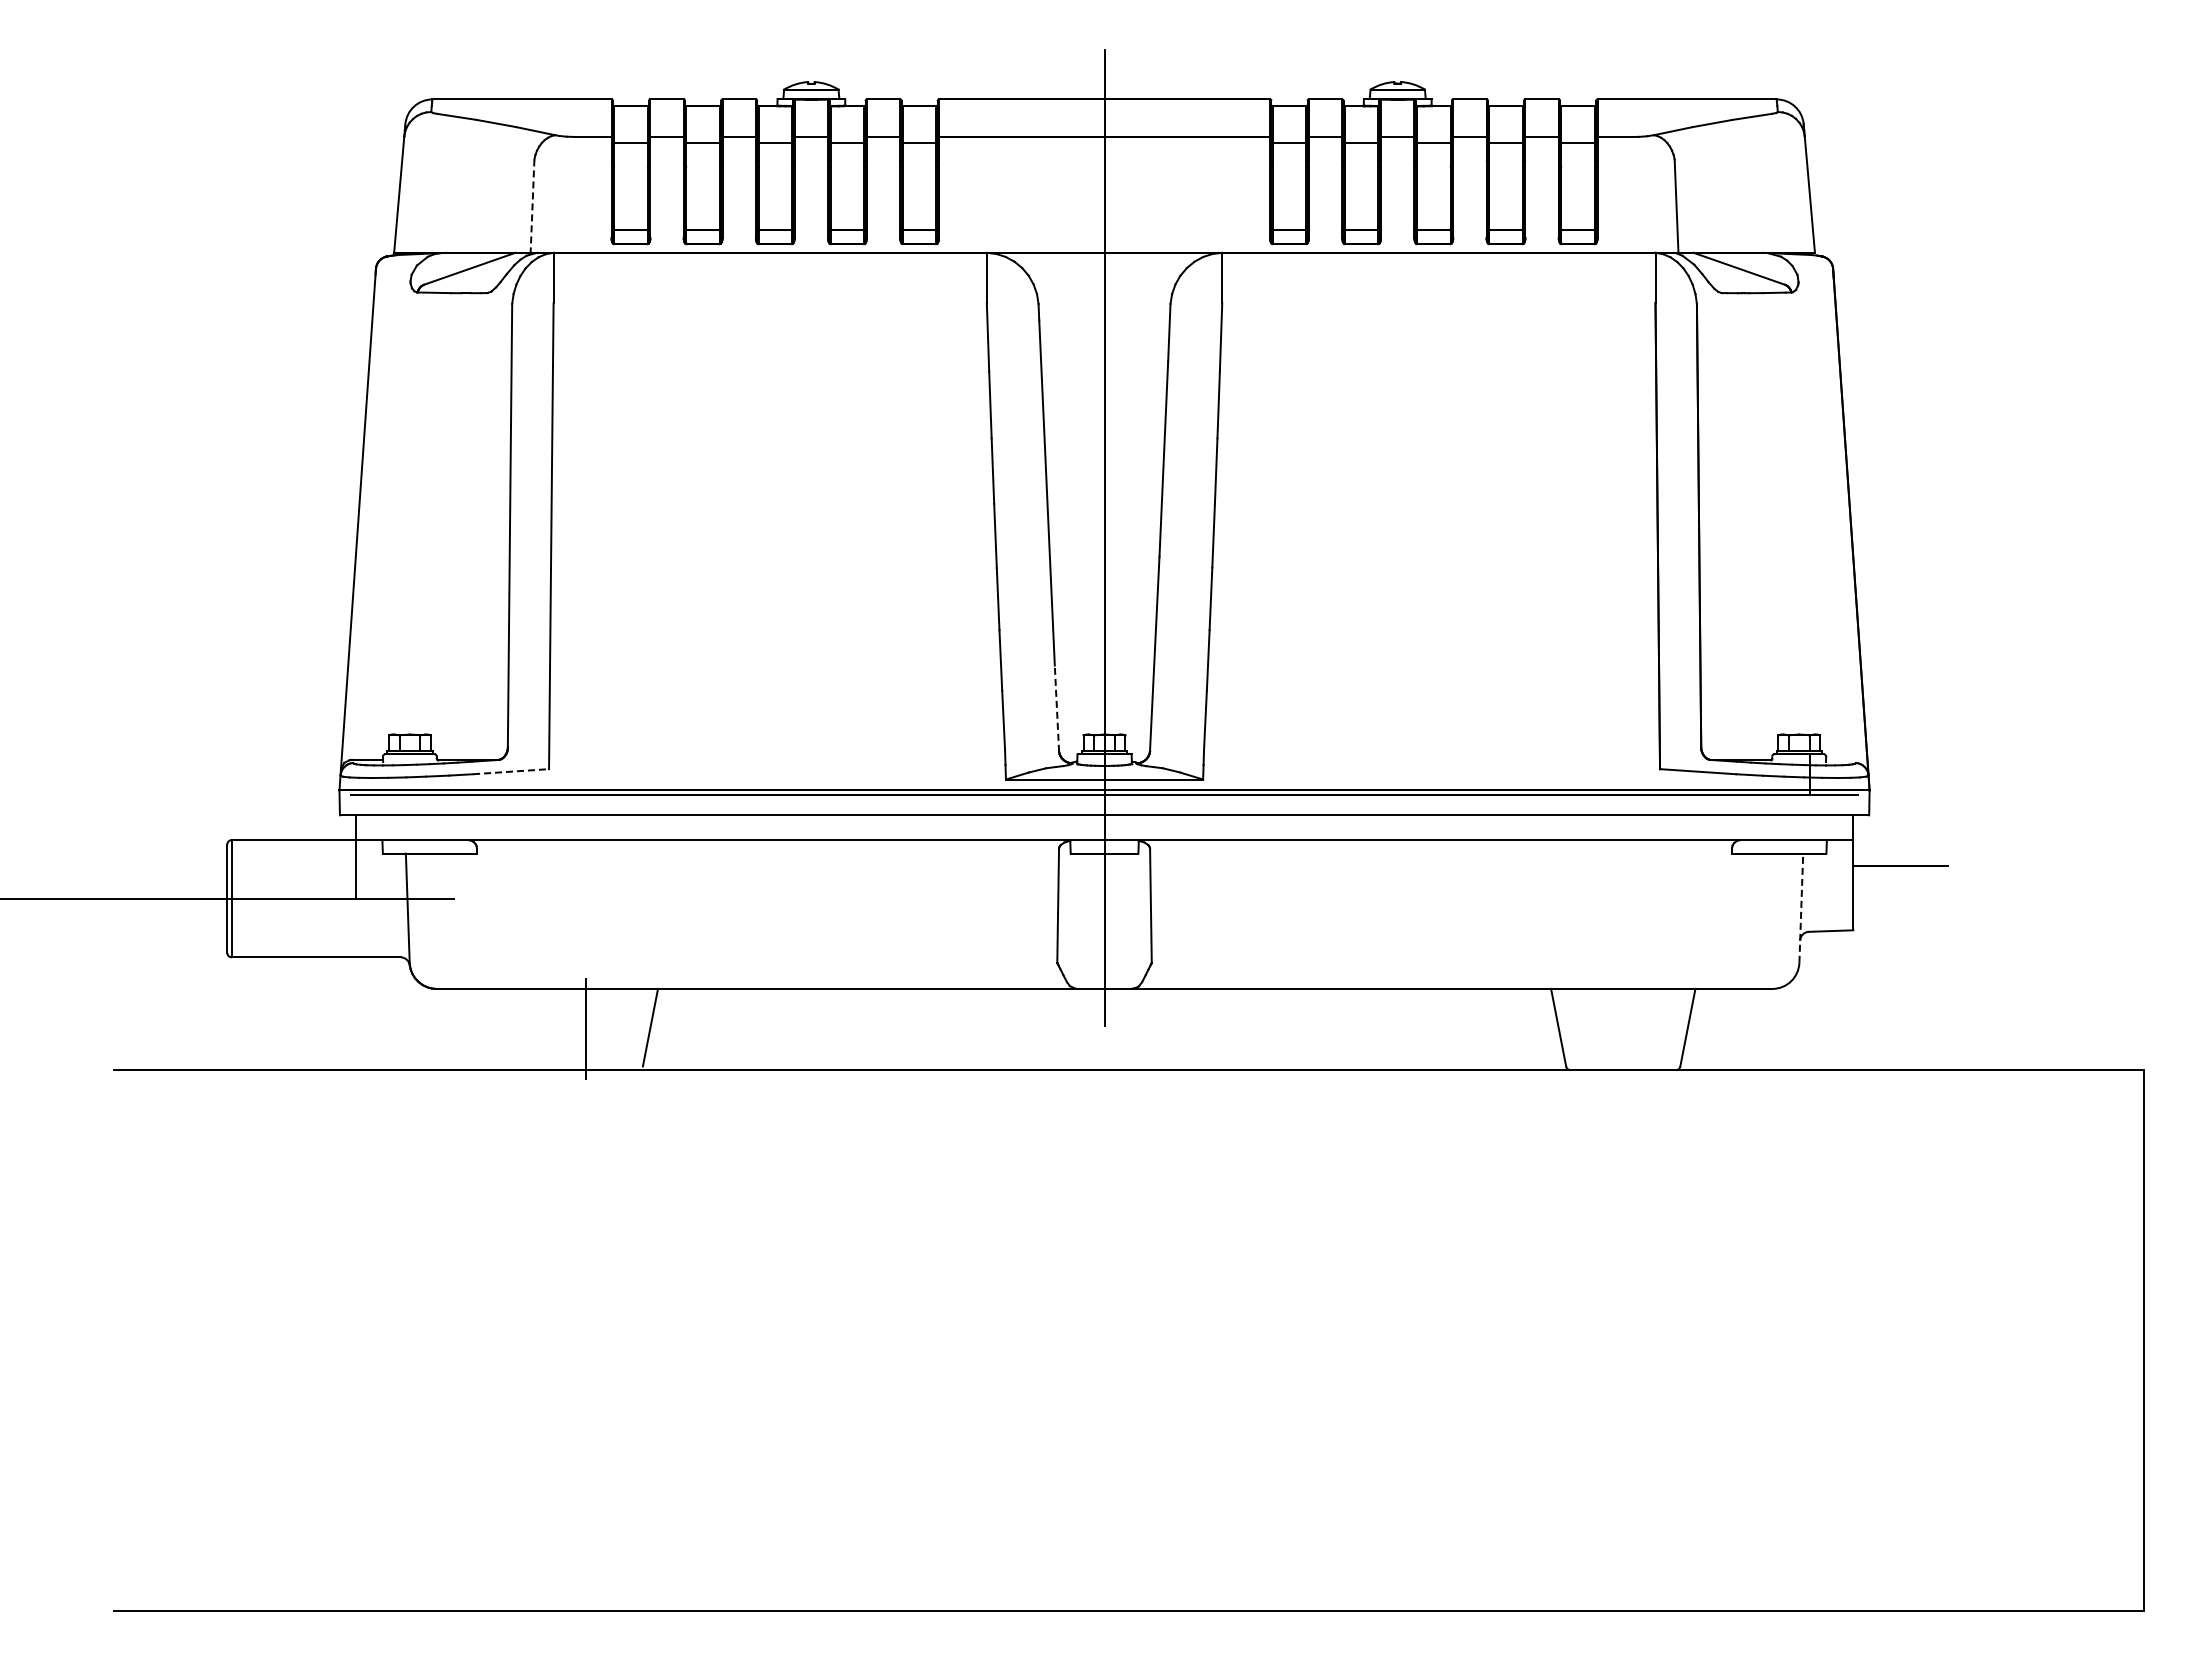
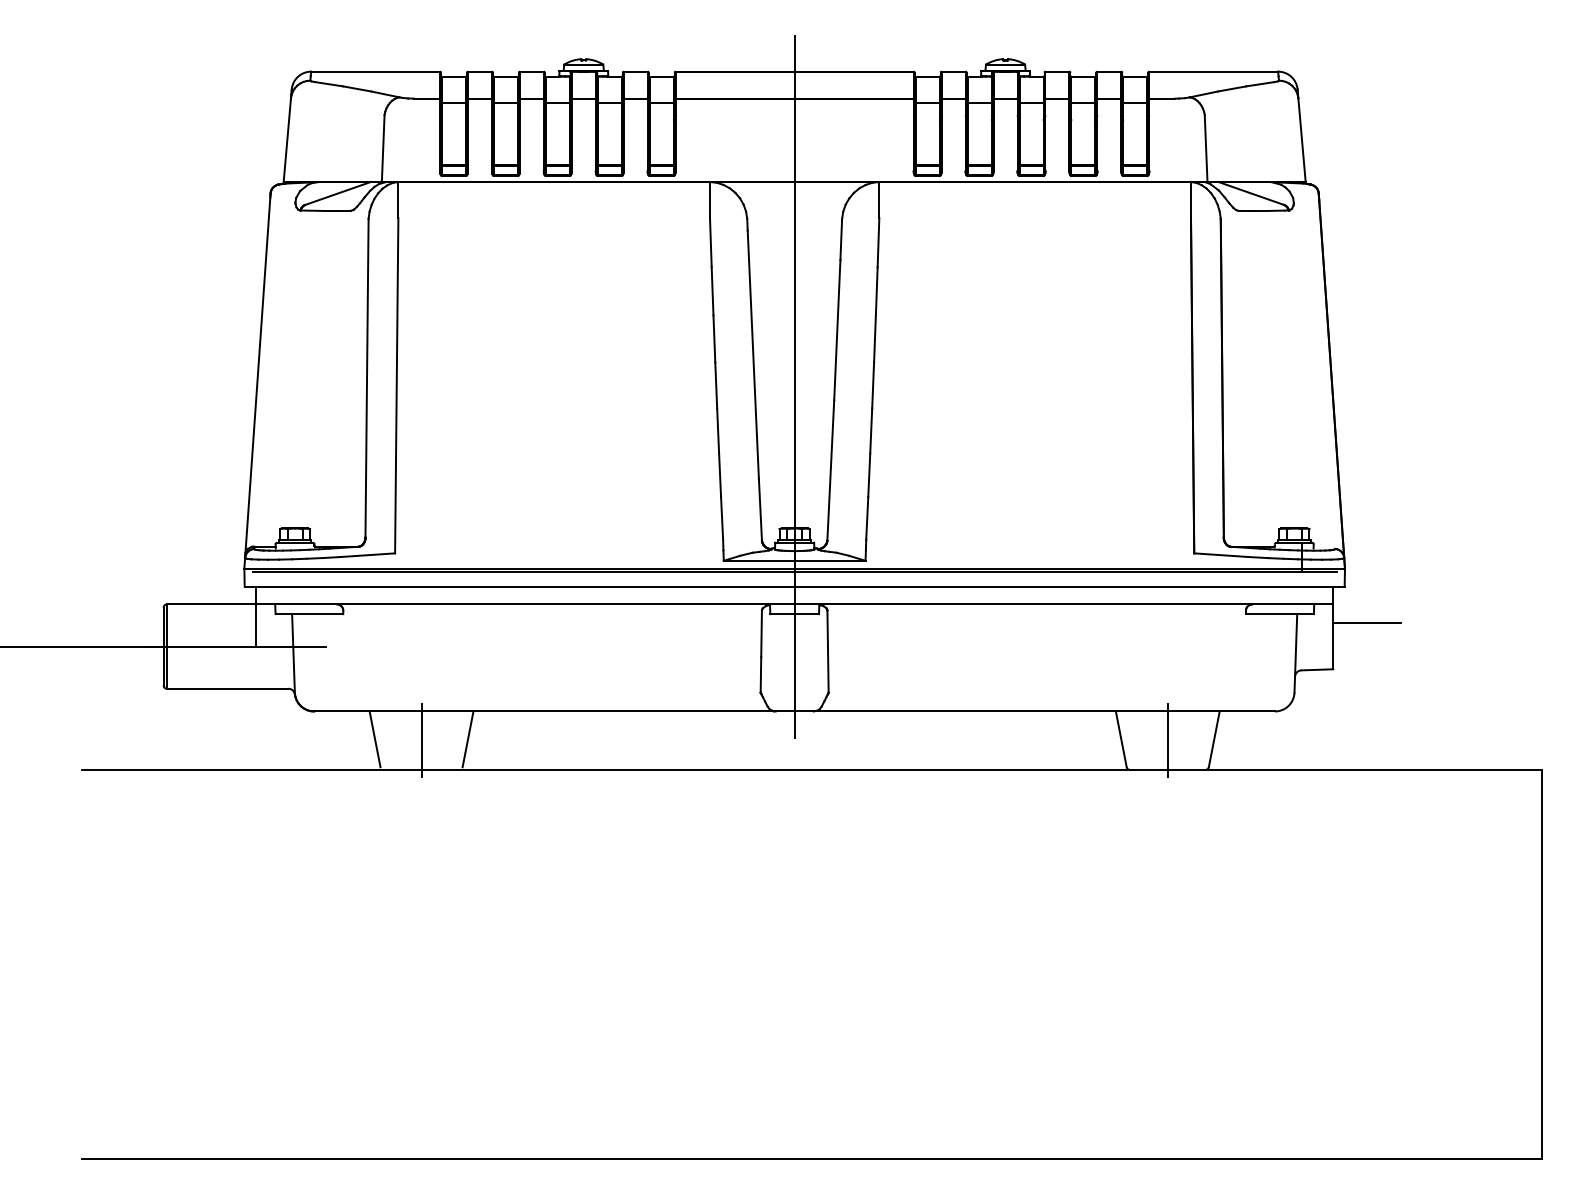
line: (532, 206) -> (383, 148), dashed -> solid
line: (1056, 708) -> (760, 509), dashed -> solid
line: (511, 771) -> (368, 555), dashed -> solid
line: (1801, 908) -> (1295, 653), dashed -> solid
line: (520, 1027) -> (374, 739), added
line: (1623, 1028) -> (1167, 739), added

